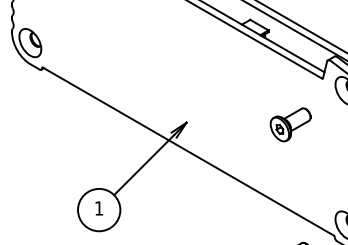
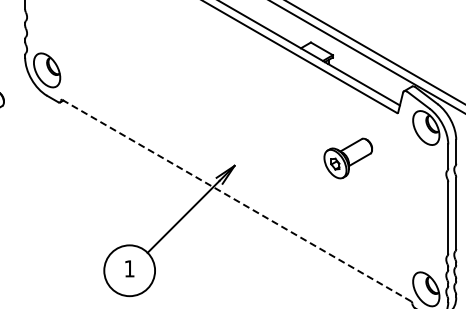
part: (289, 124) -> (347, 158), moved
line: (189, 151) -> (237, 200), solid -> dashed

